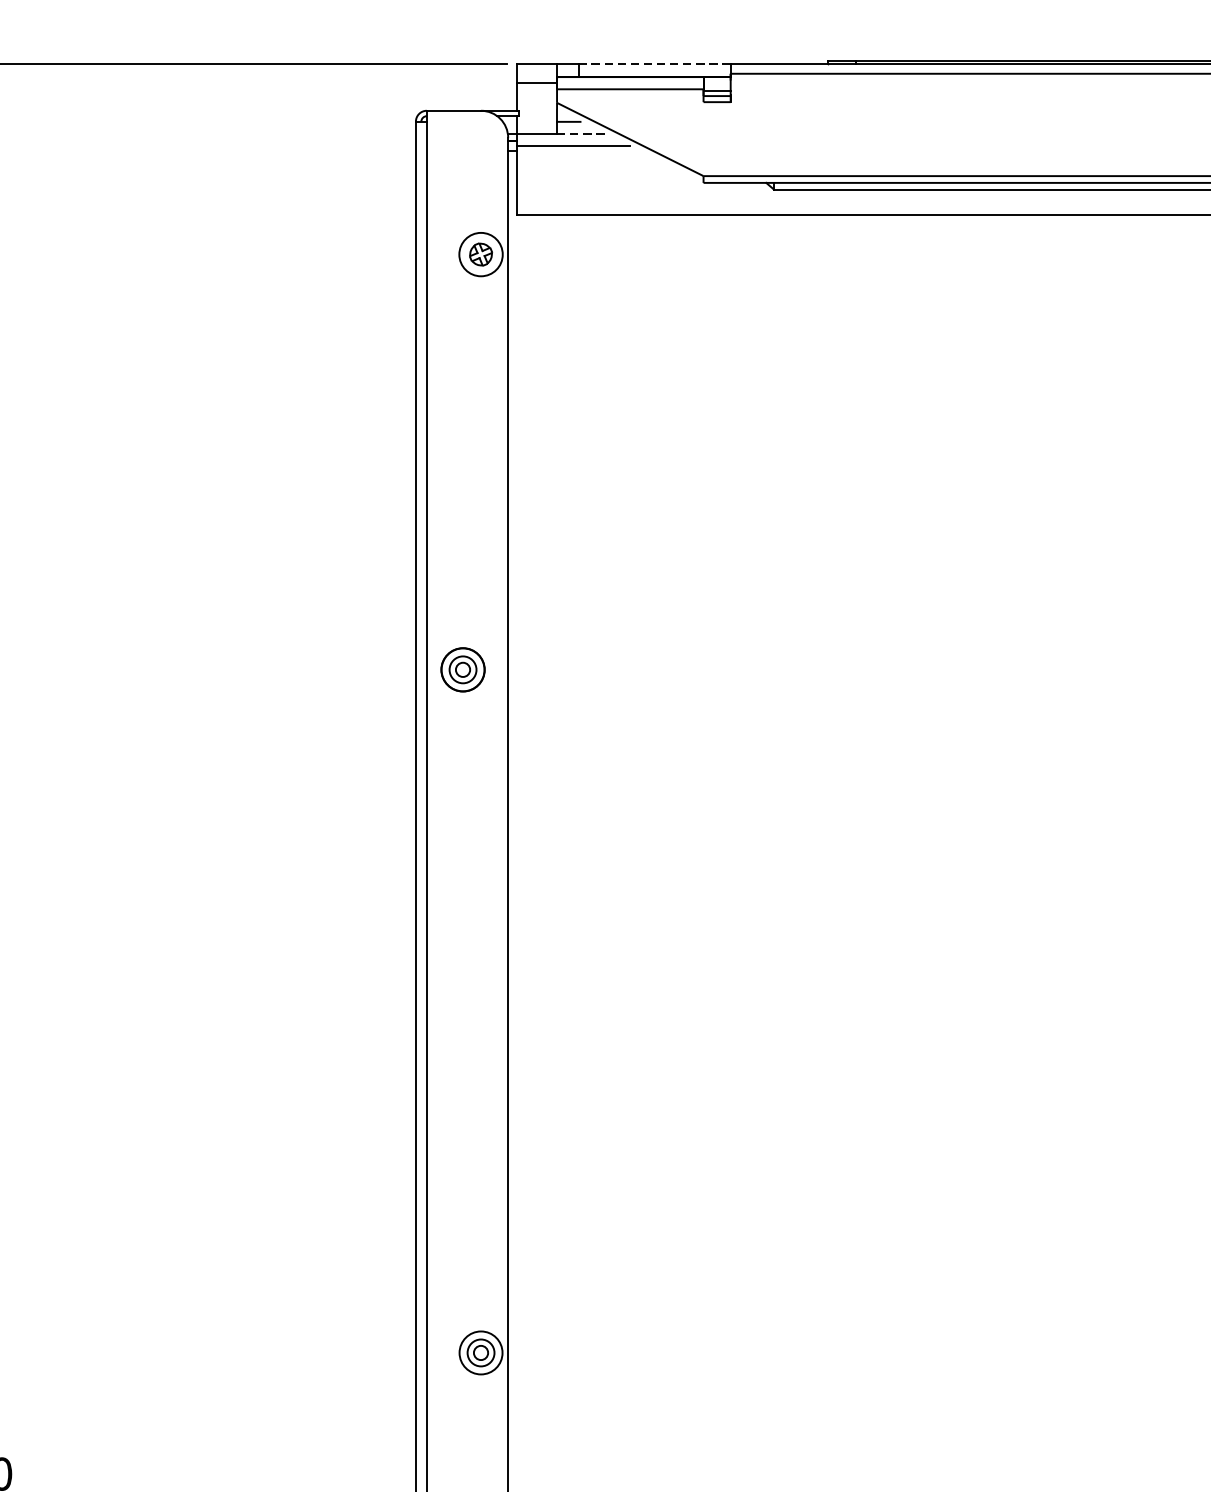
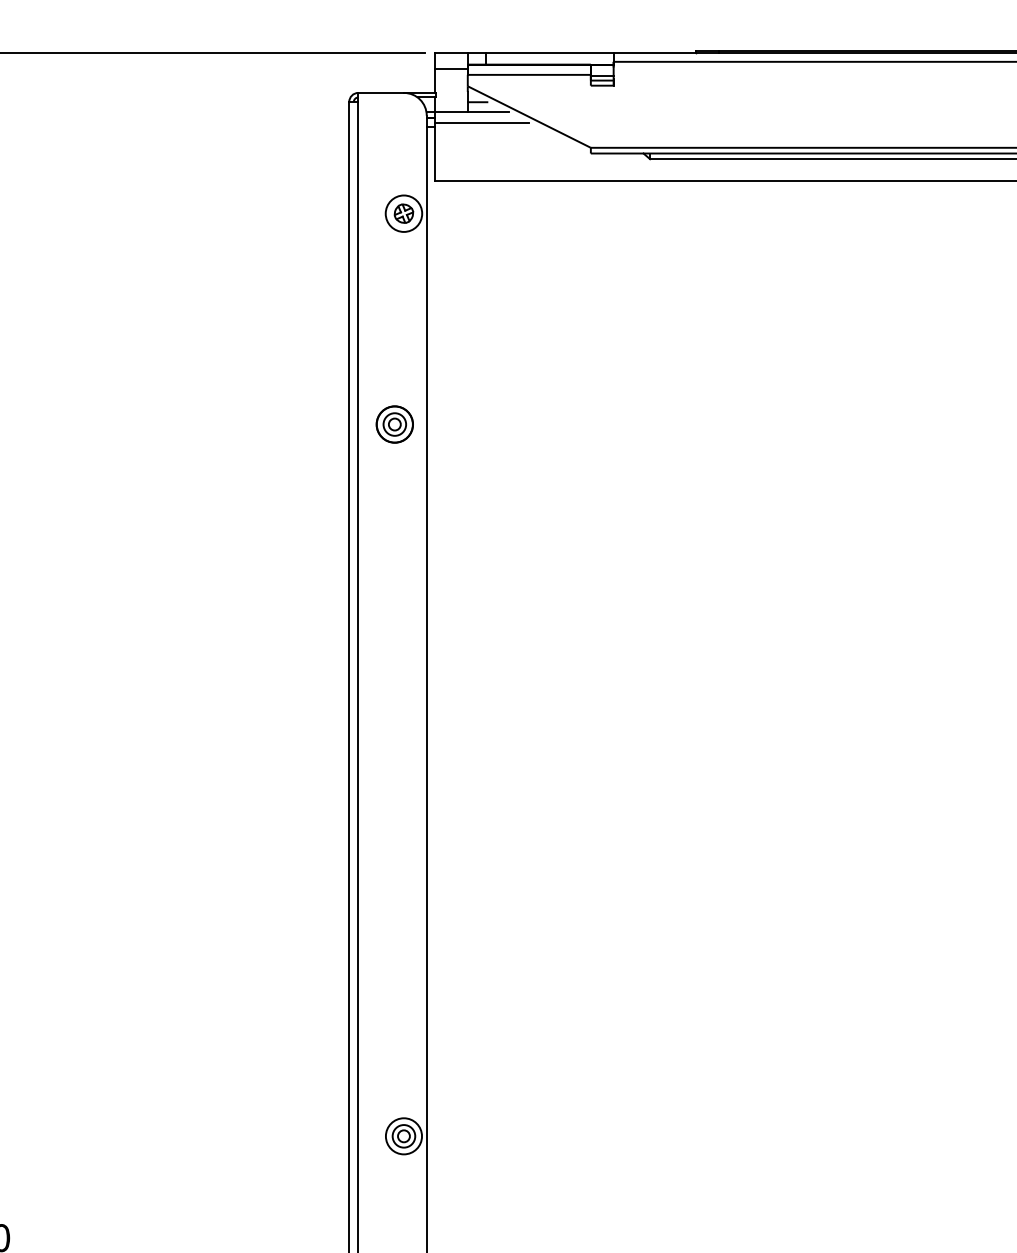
line: (654, 63) -> (549, 53), dashed -> solid
line: (581, 134) -> (488, 112), dashed -> solid
part: (462, 669) -> (394, 424), moved

